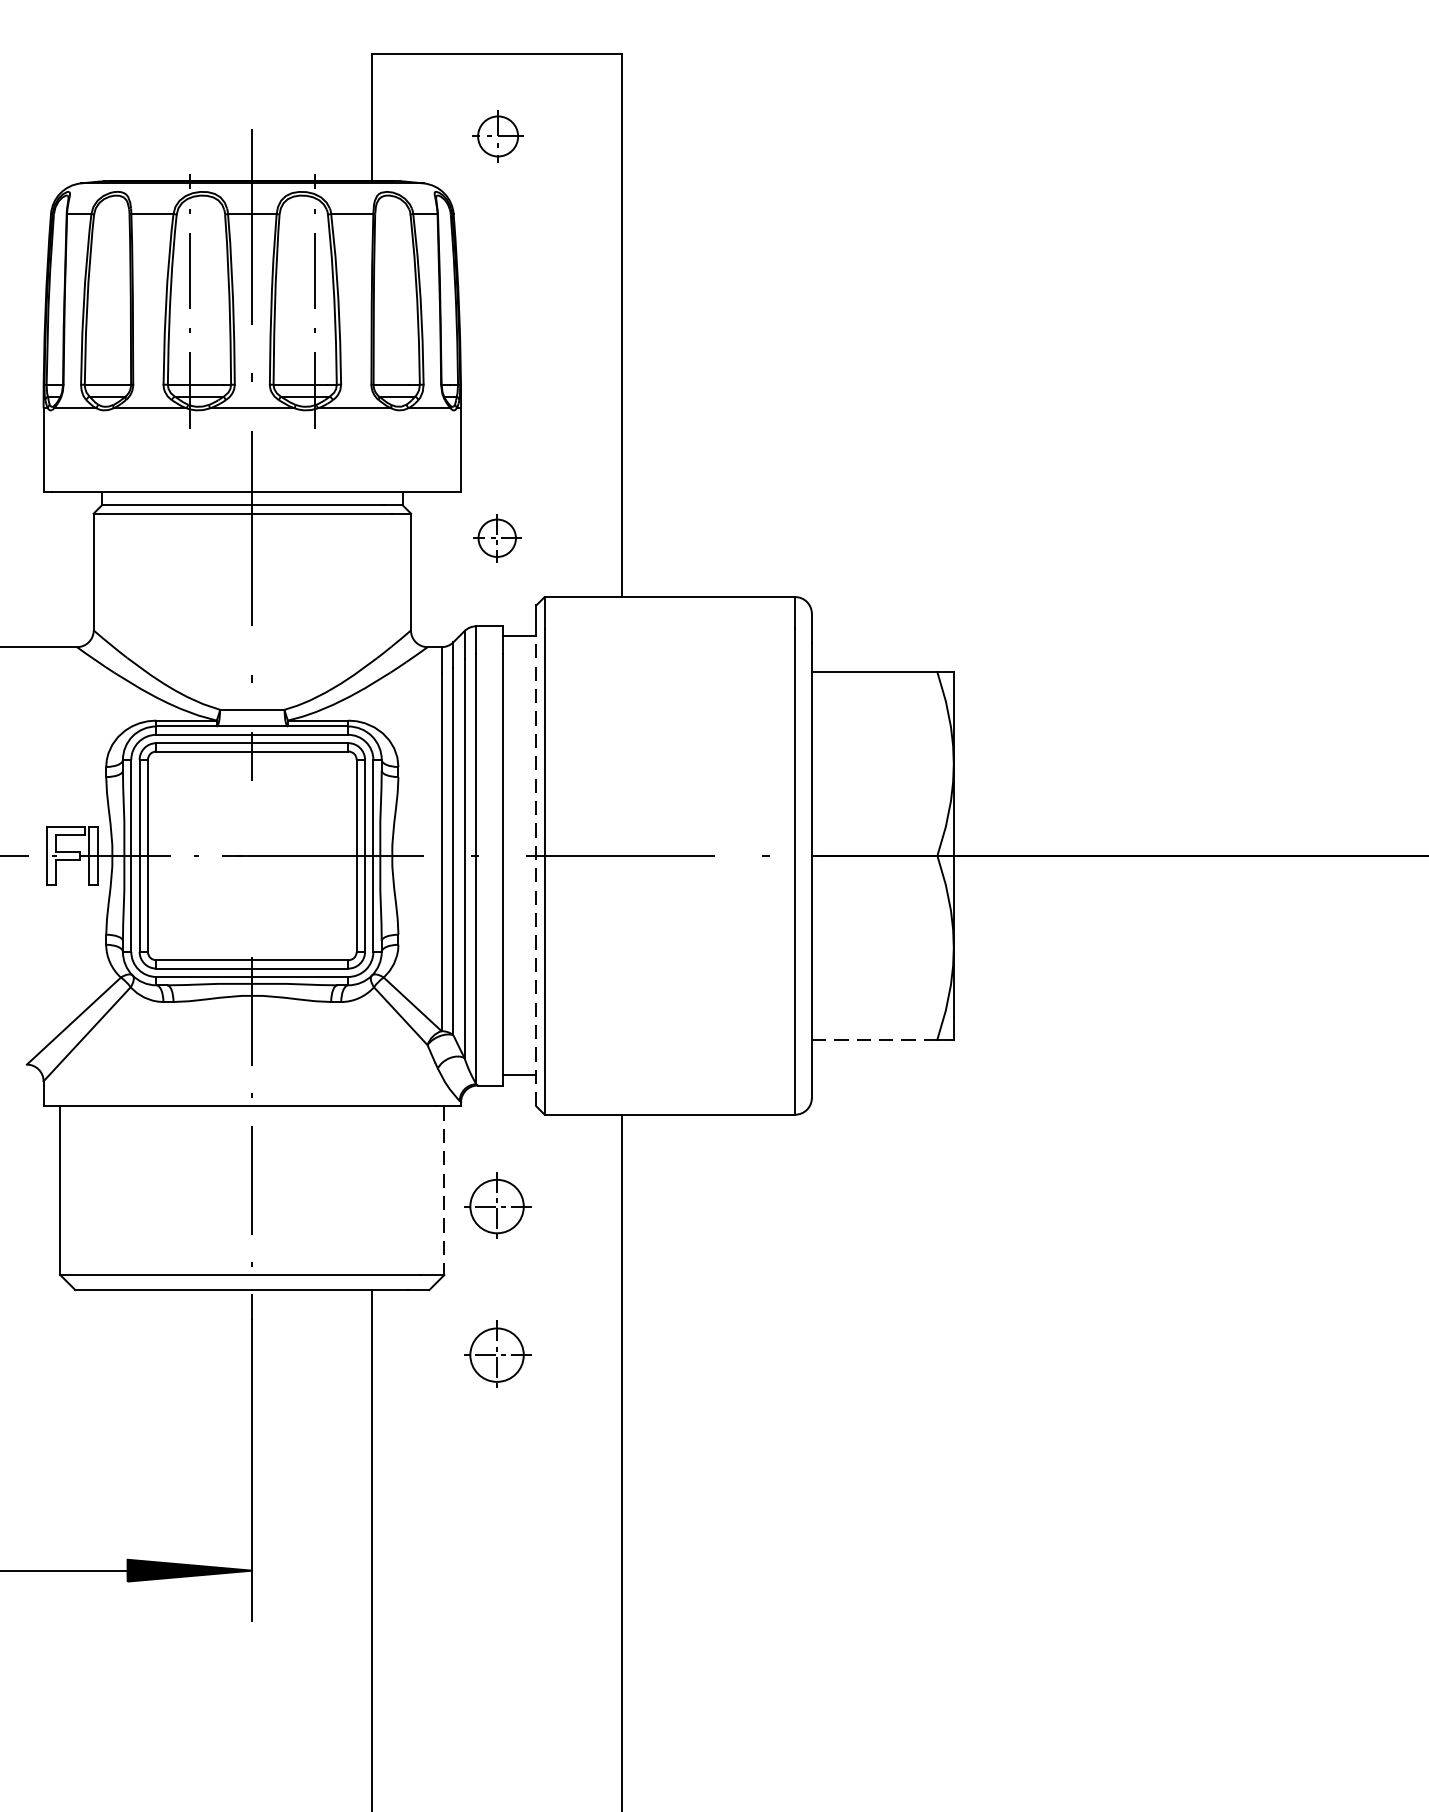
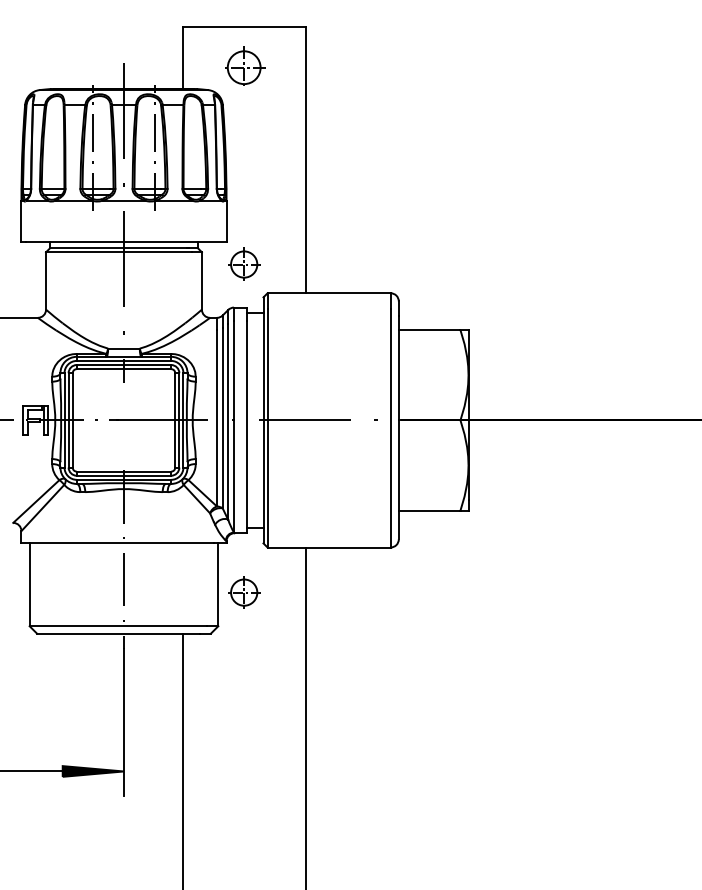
part: (499, 133) -> (245, 65), size x1.67
part: (497, 536) -> (244, 263), size x1.43
line: (536, 870) -> (263, 427), dashed -> solid
line: (874, 1039) -> (429, 510), dashed -> solid
line: (444, 1192) -> (218, 585), dashed -> solid
part: (497, 1354) -> (244, 665), removed

